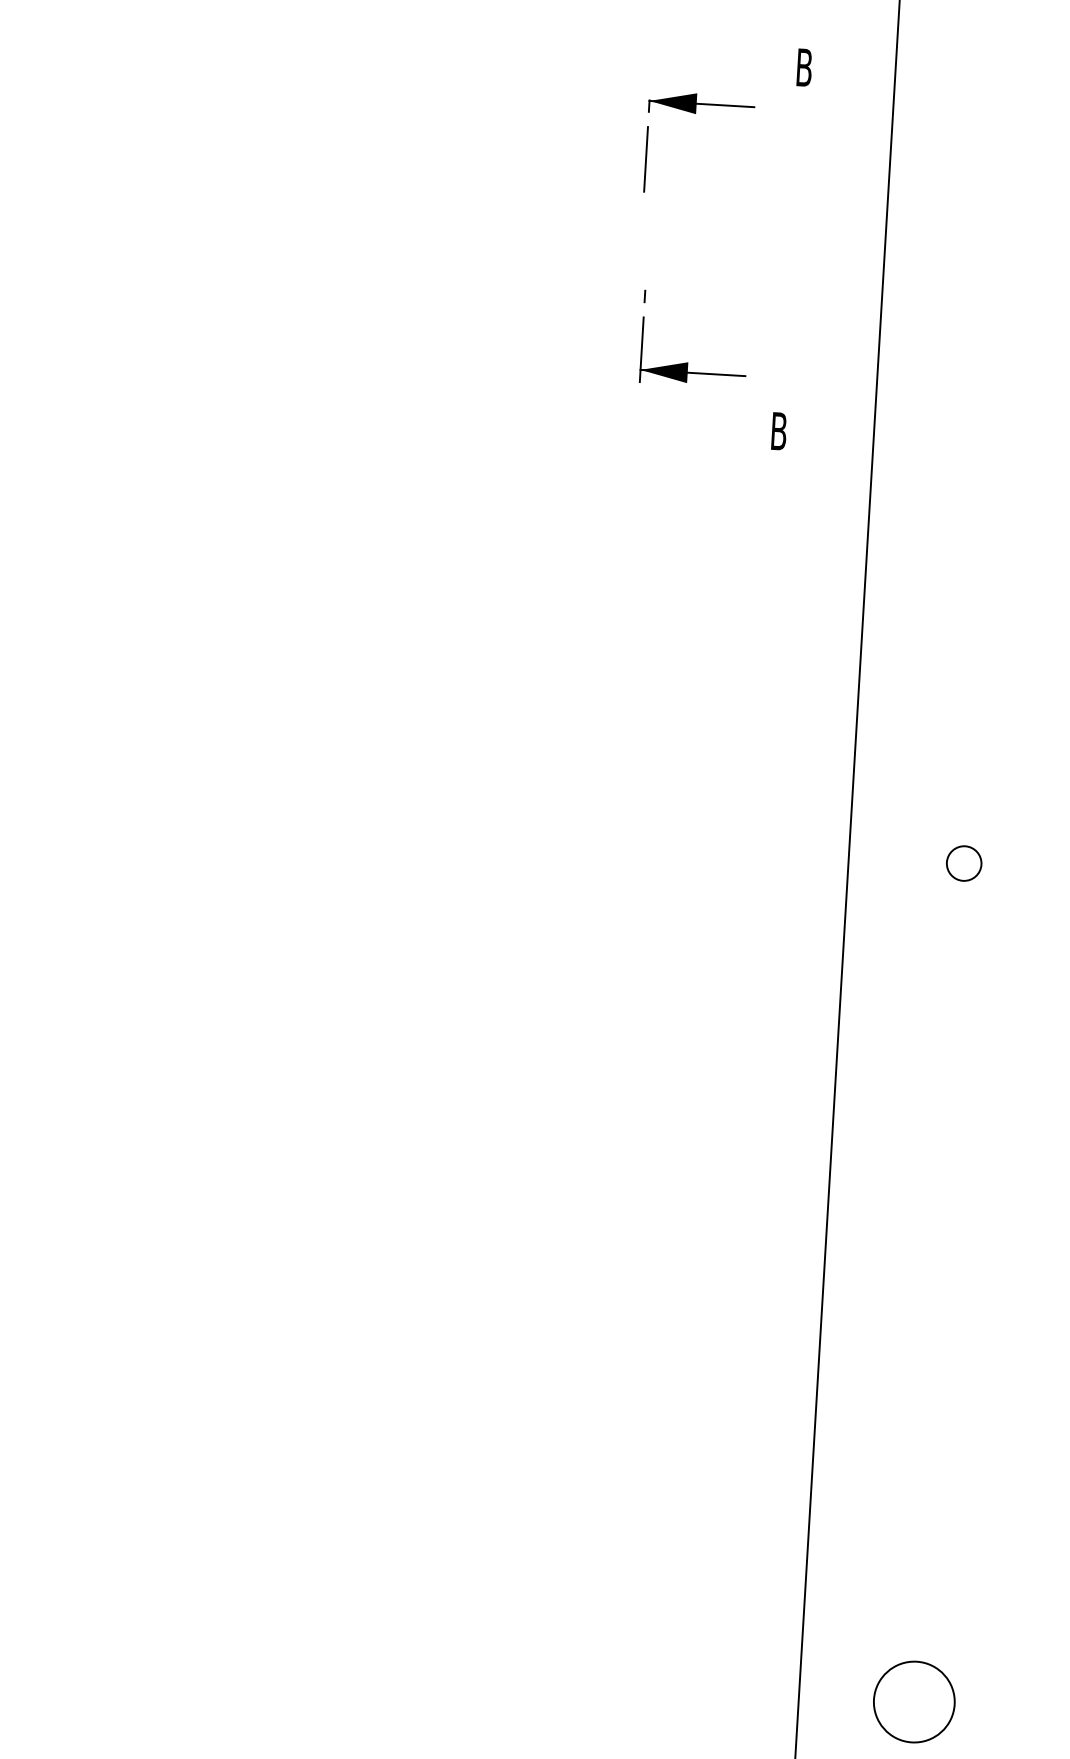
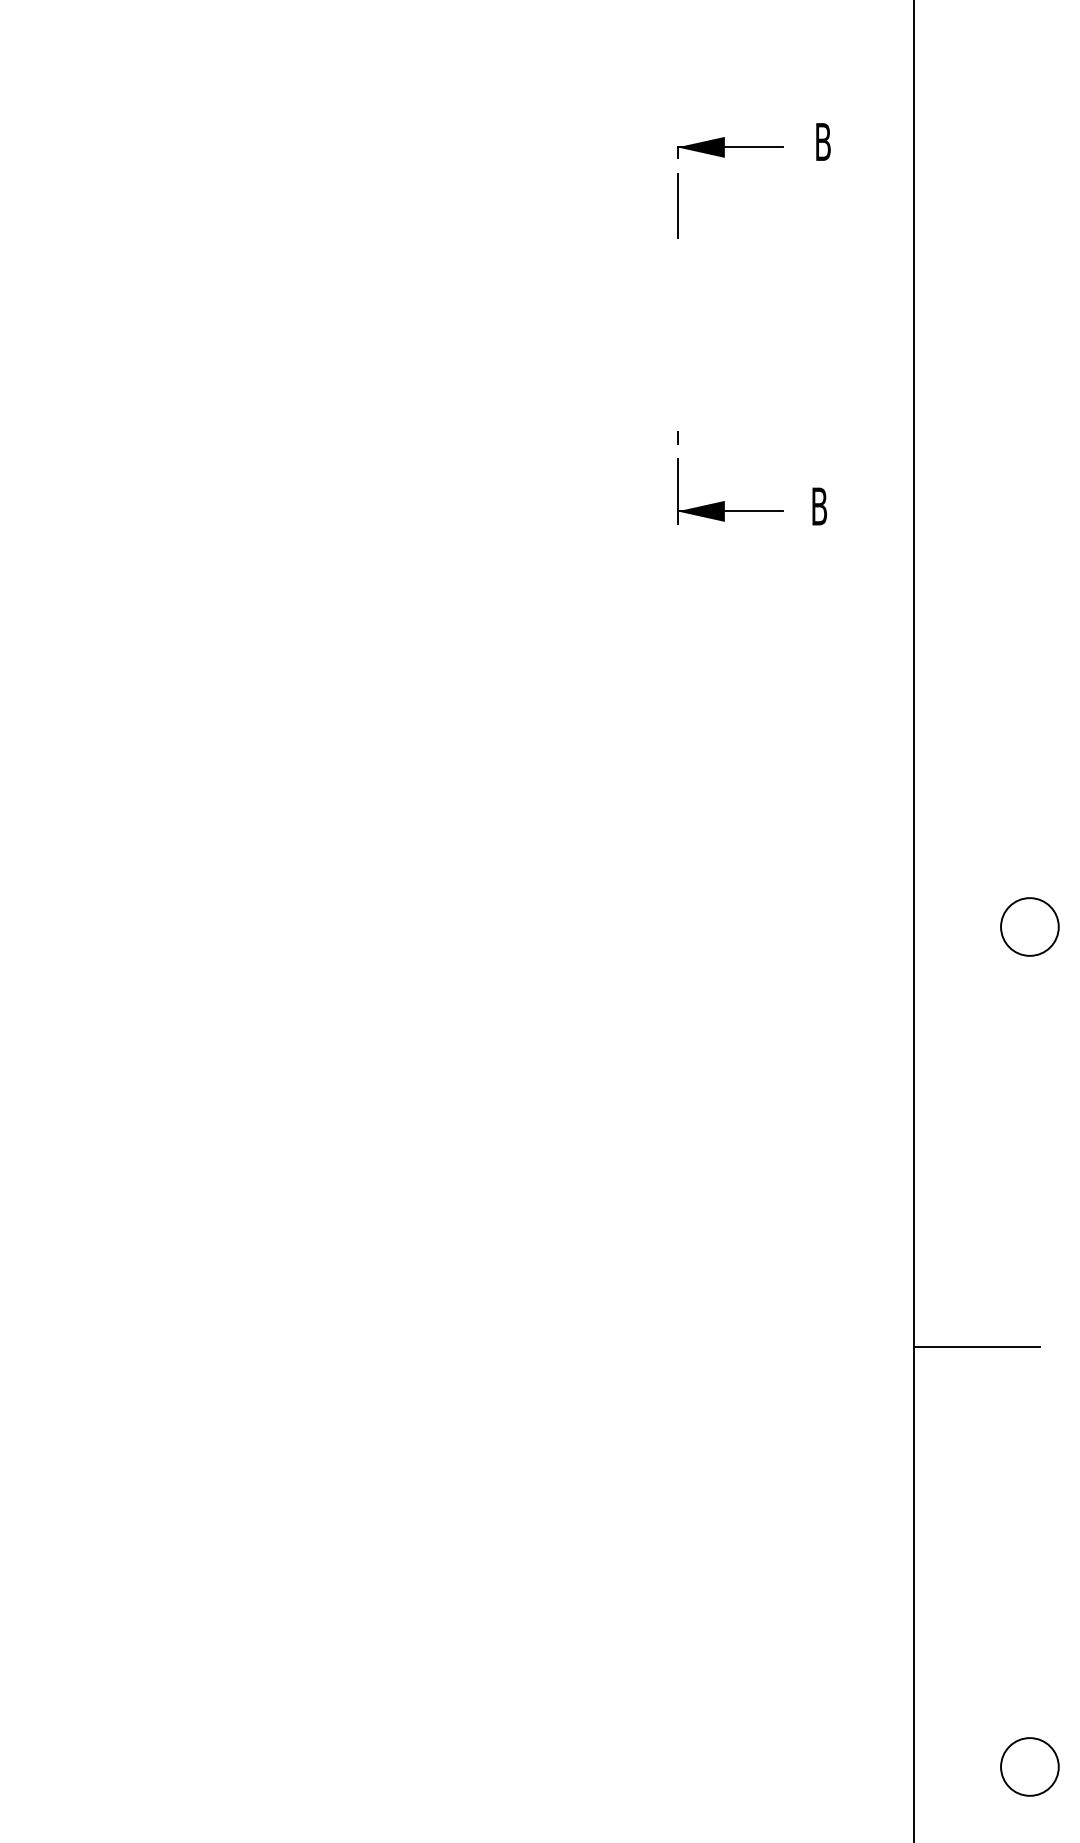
part: (695, 113) -> (724, 157), moved
part: (687, 362) -> (724, 501), moved
circle: (963, 863) -> (1029, 926), size x1.67
line: (886, 1280) -> (977, 1347), added
circle: (913, 1701) -> (1029, 1766), size x0.71

